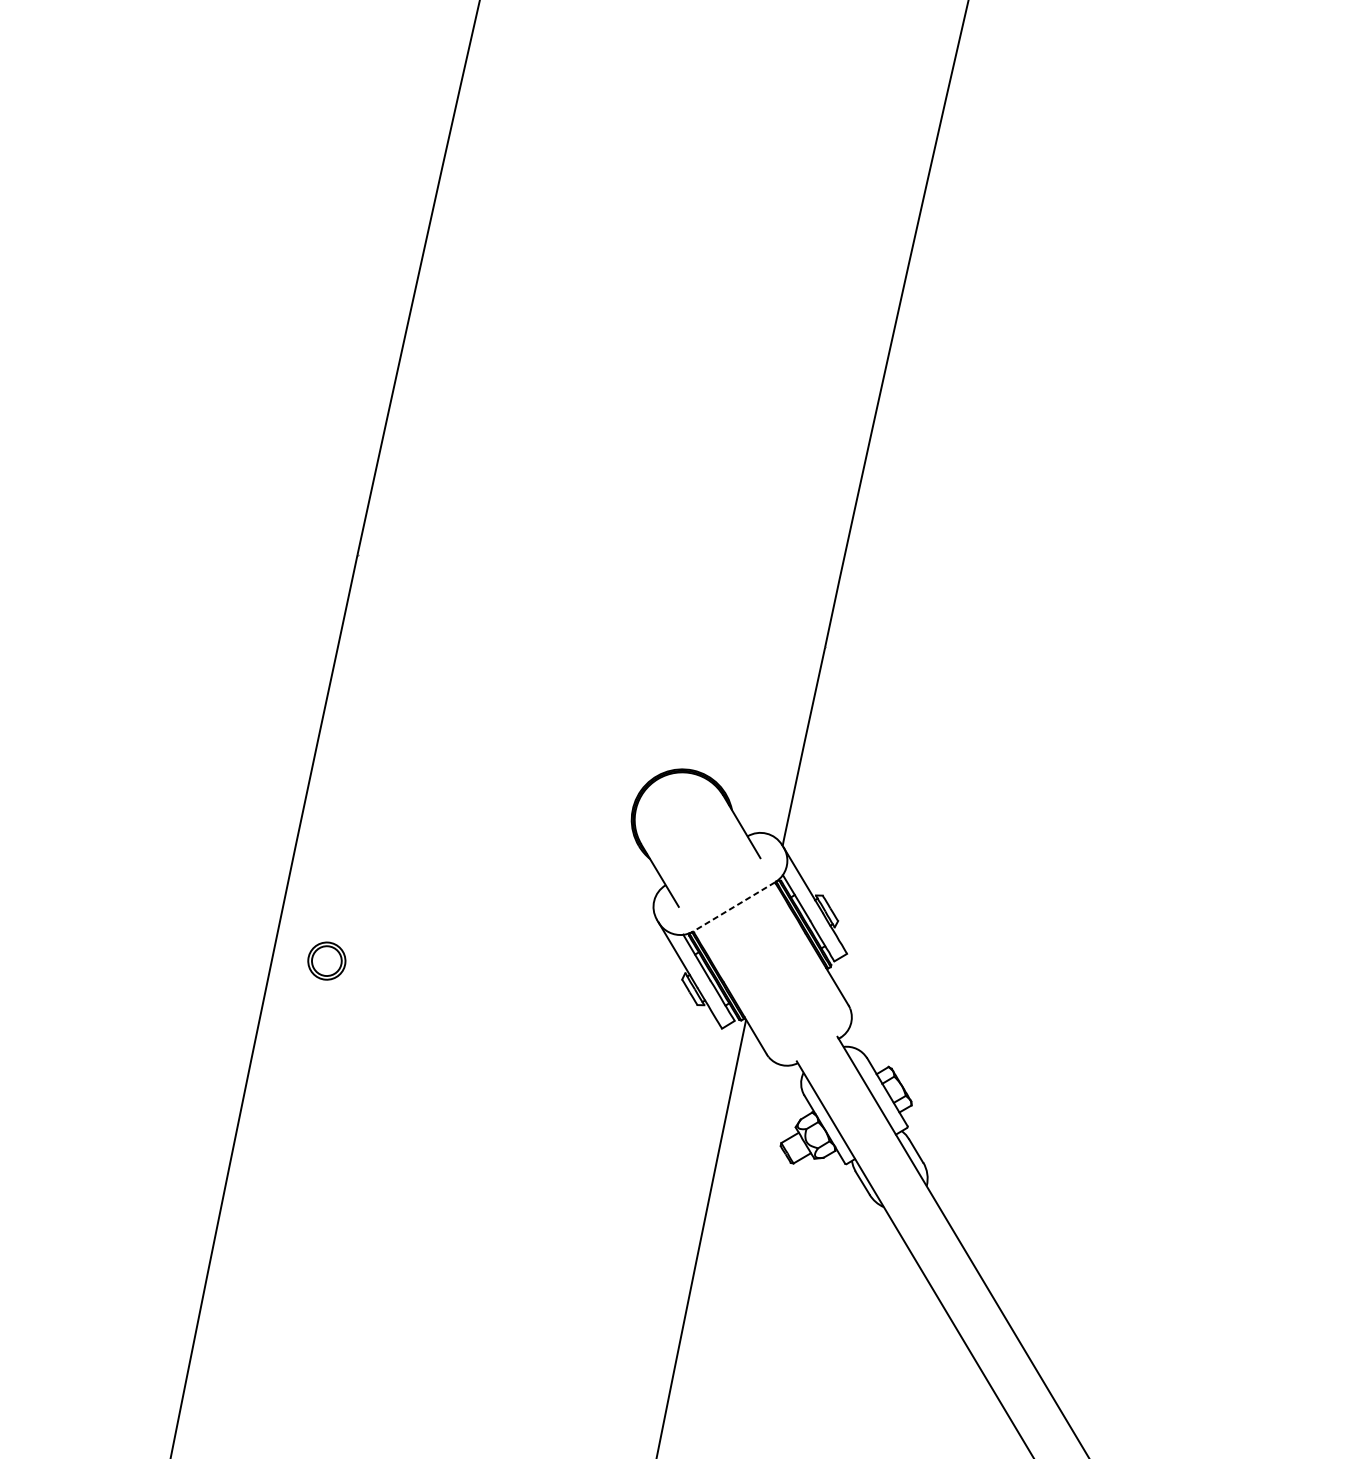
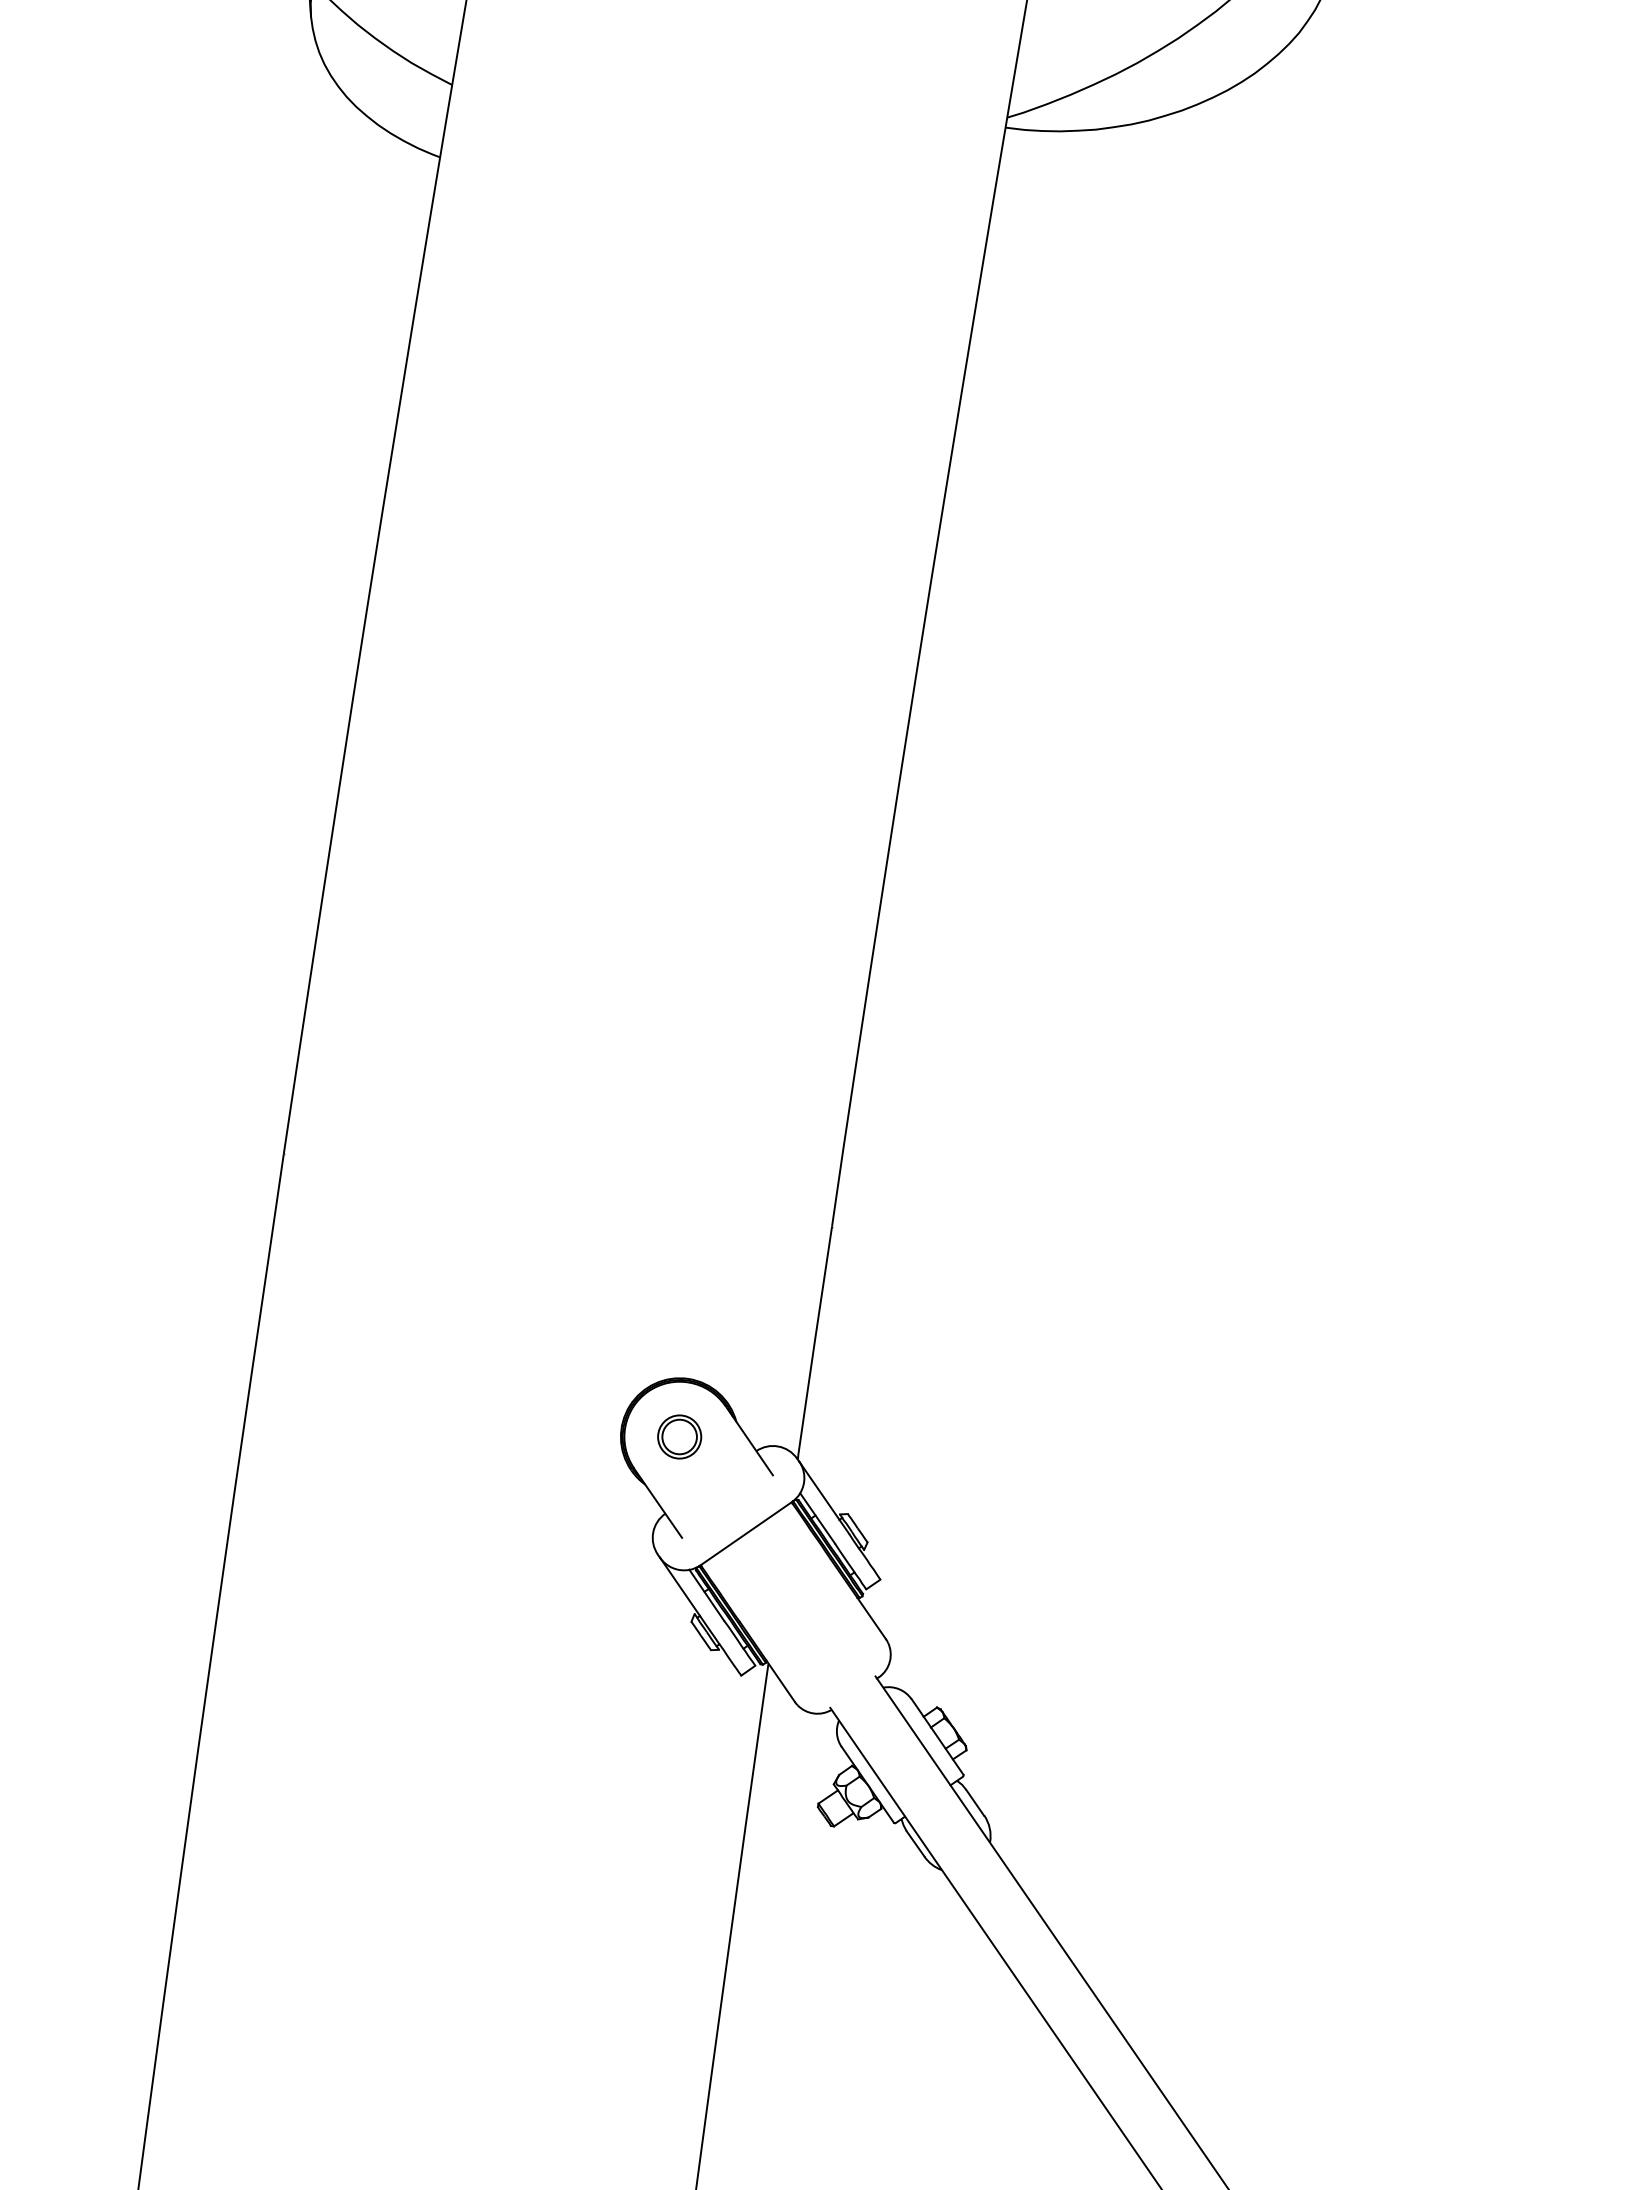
line: (733, 907) -> (745, 1534), dashed -> solid
part: (326, 960) -> (679, 1436), moved

